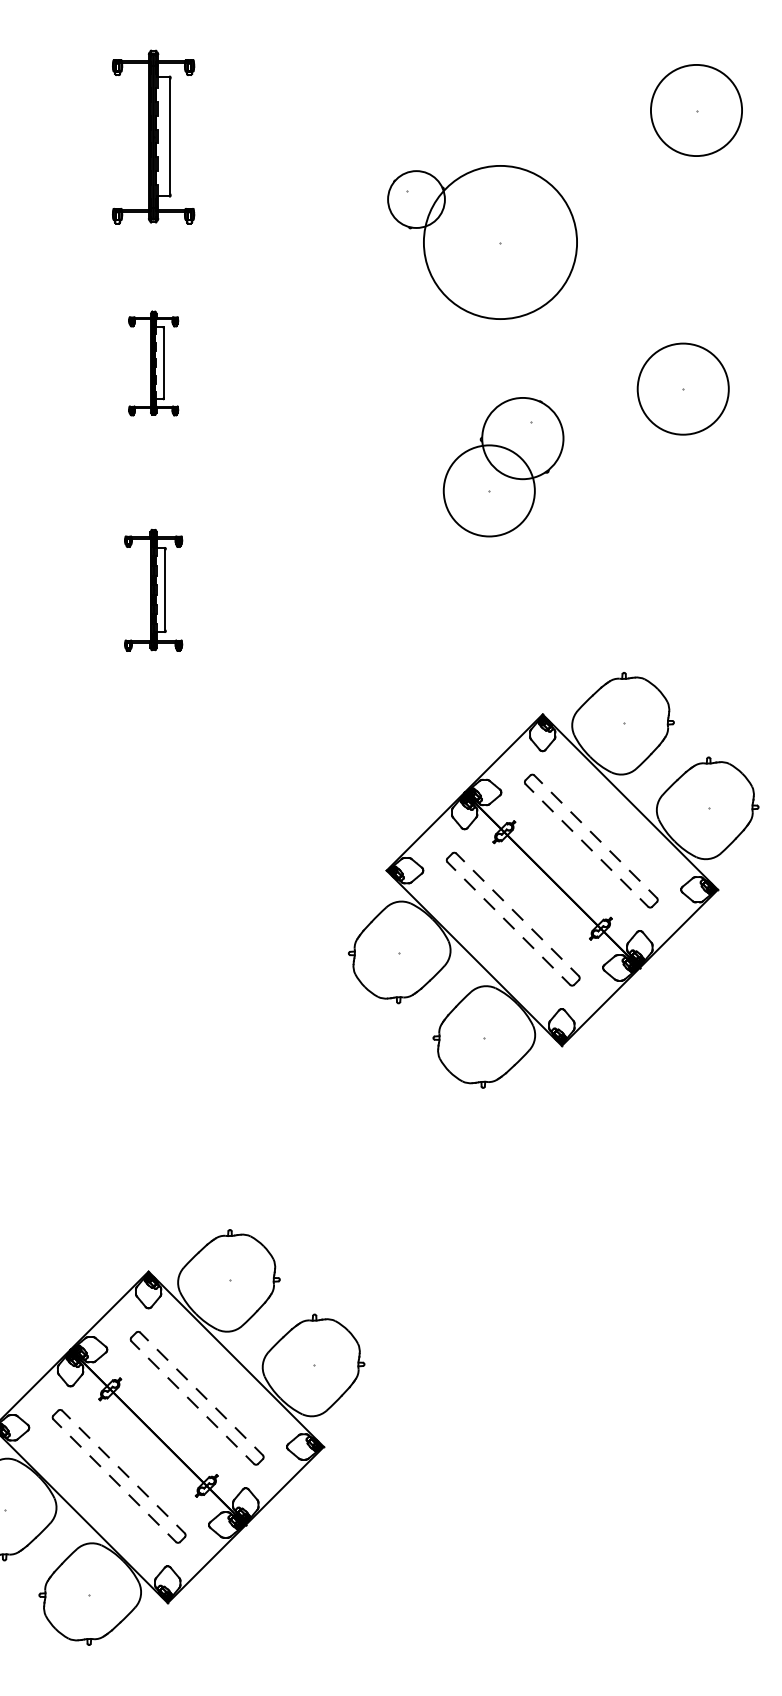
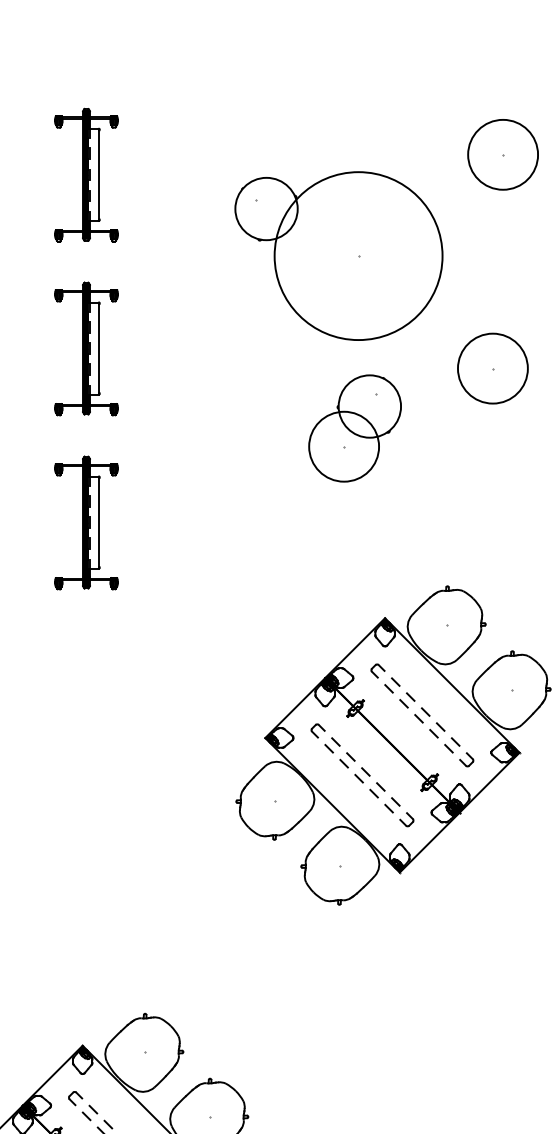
part: (482, 242) -> (338, 256), size x1.43
part: (153, 363) -> (86, 348), size x1.67
part: (153, 590) -> (86, 523), size x1.43

